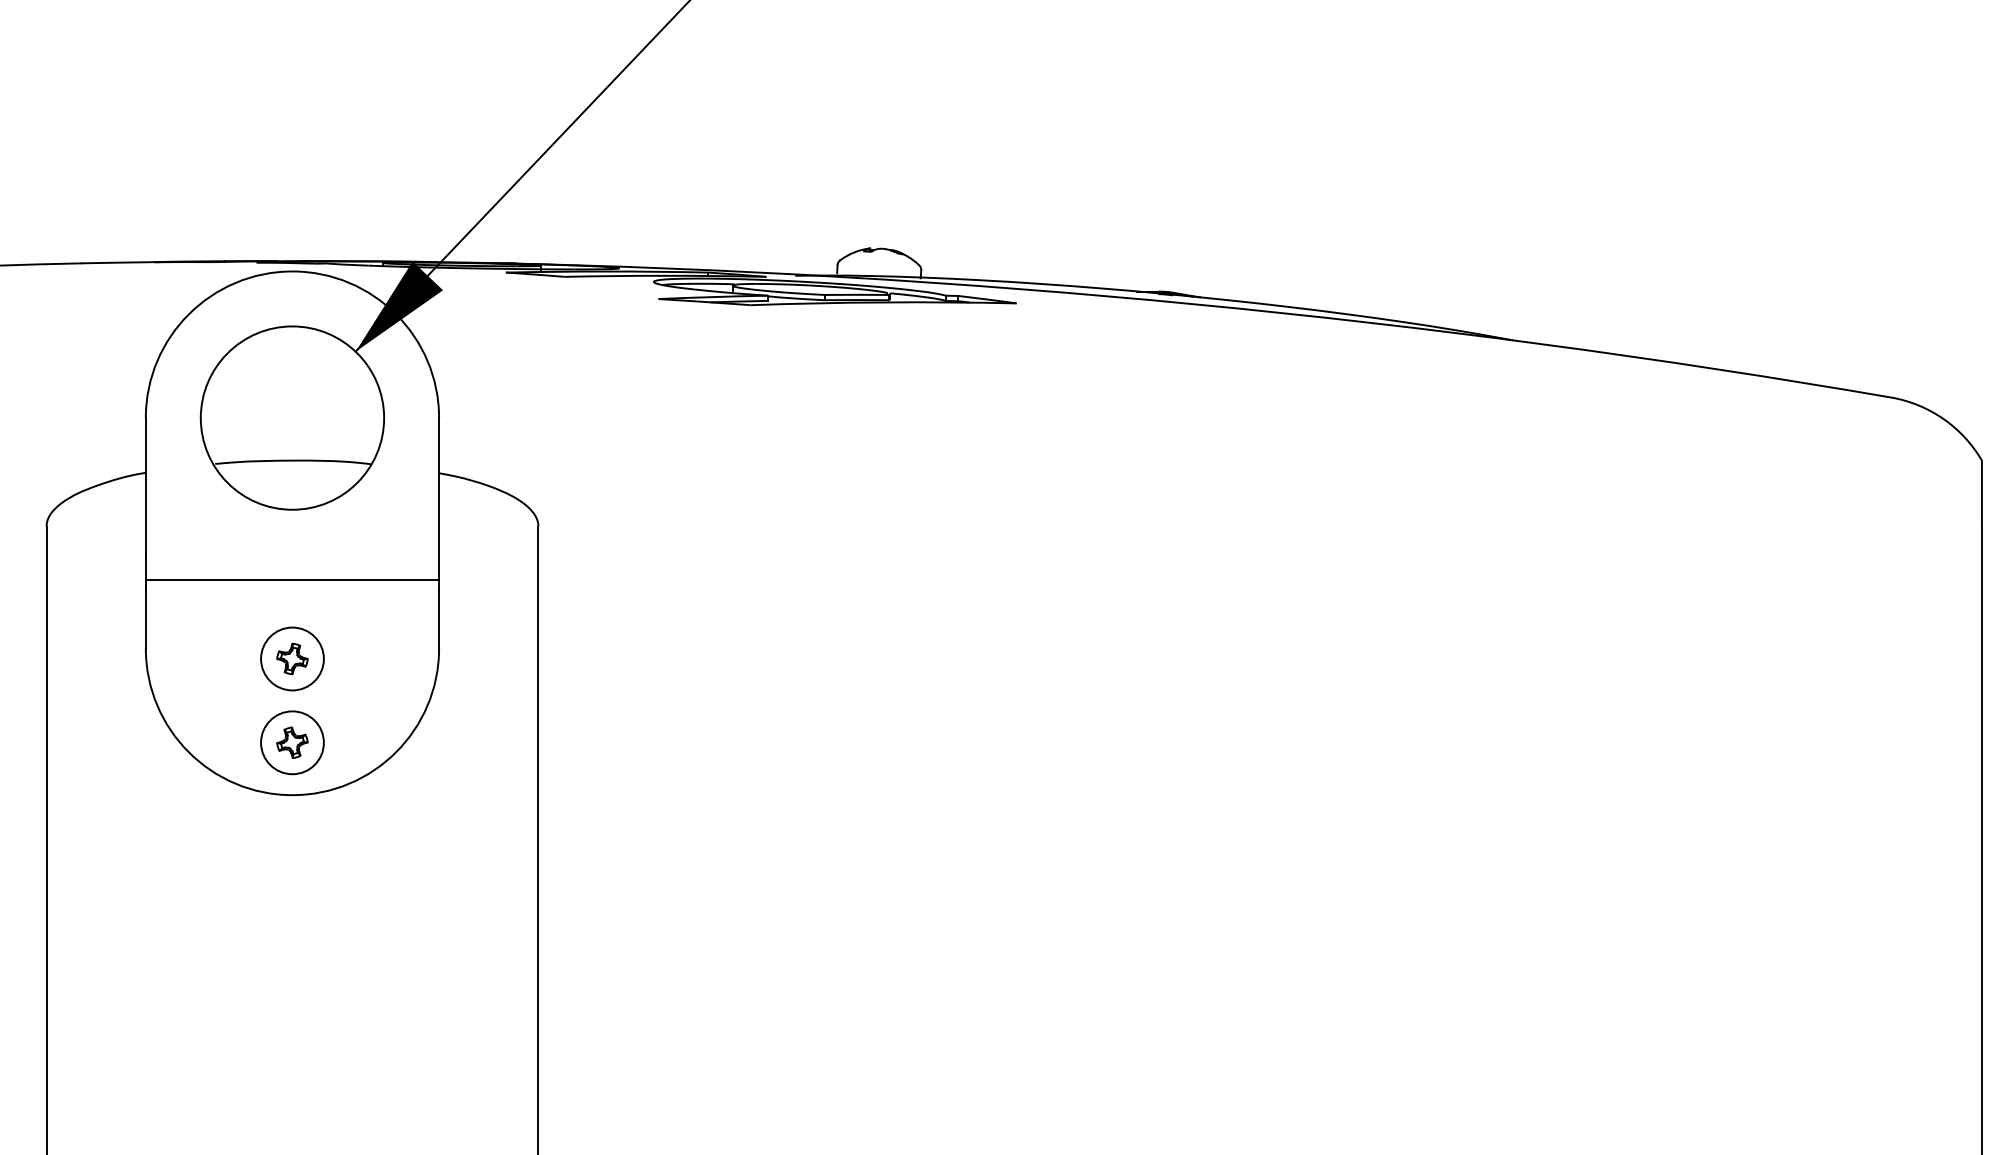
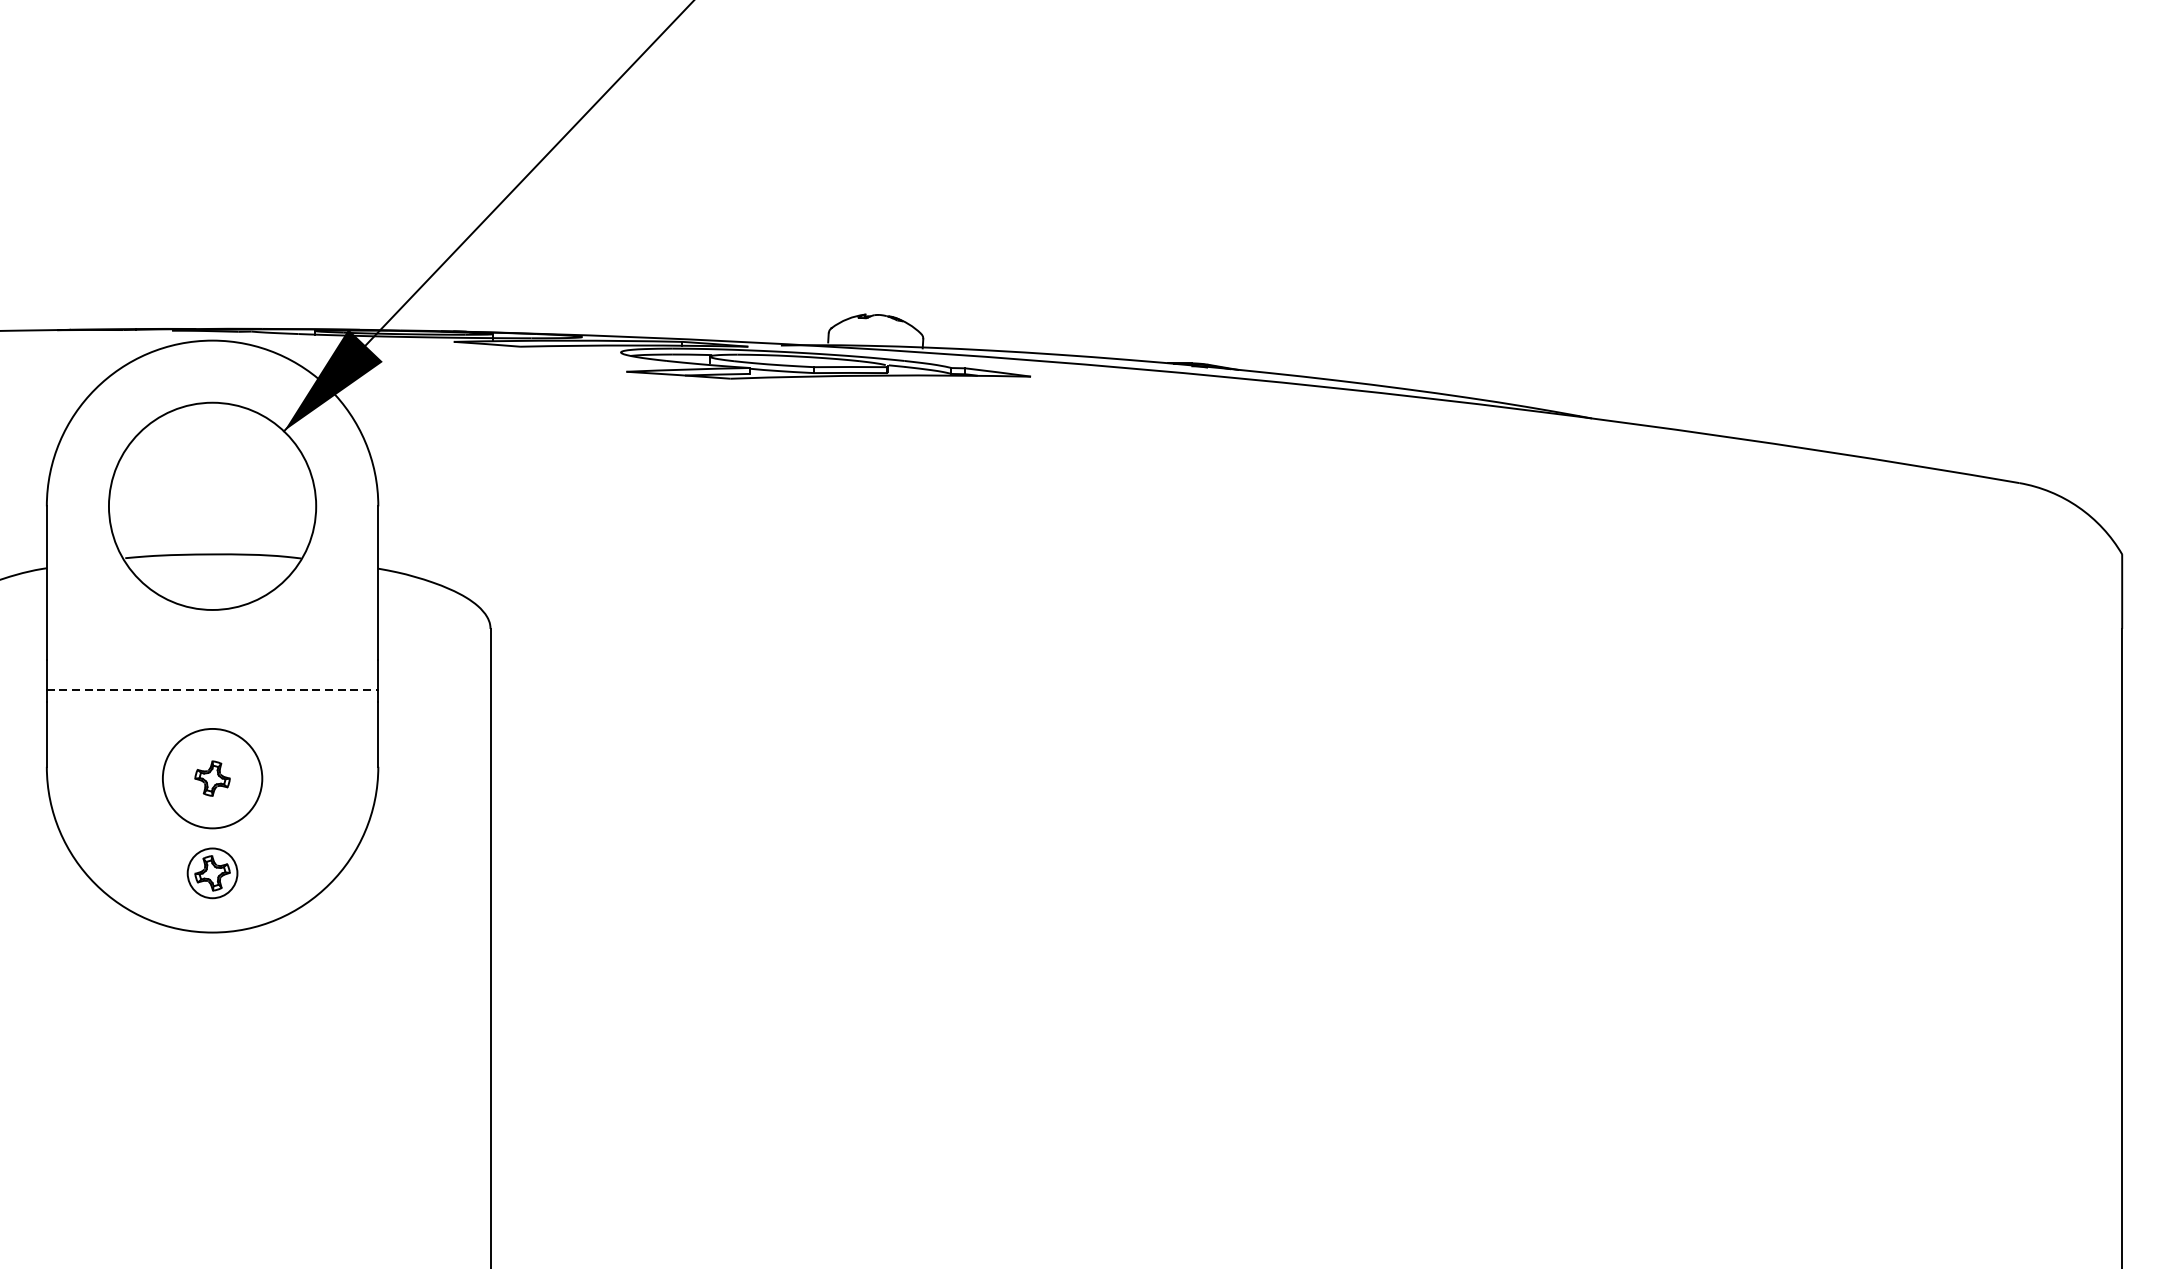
line: (292, 580) -> (212, 689), solid -> dashed
circle: (292, 658) -> (212, 778), size x1.4
circle: (292, 742) -> (212, 873), size x0.7

